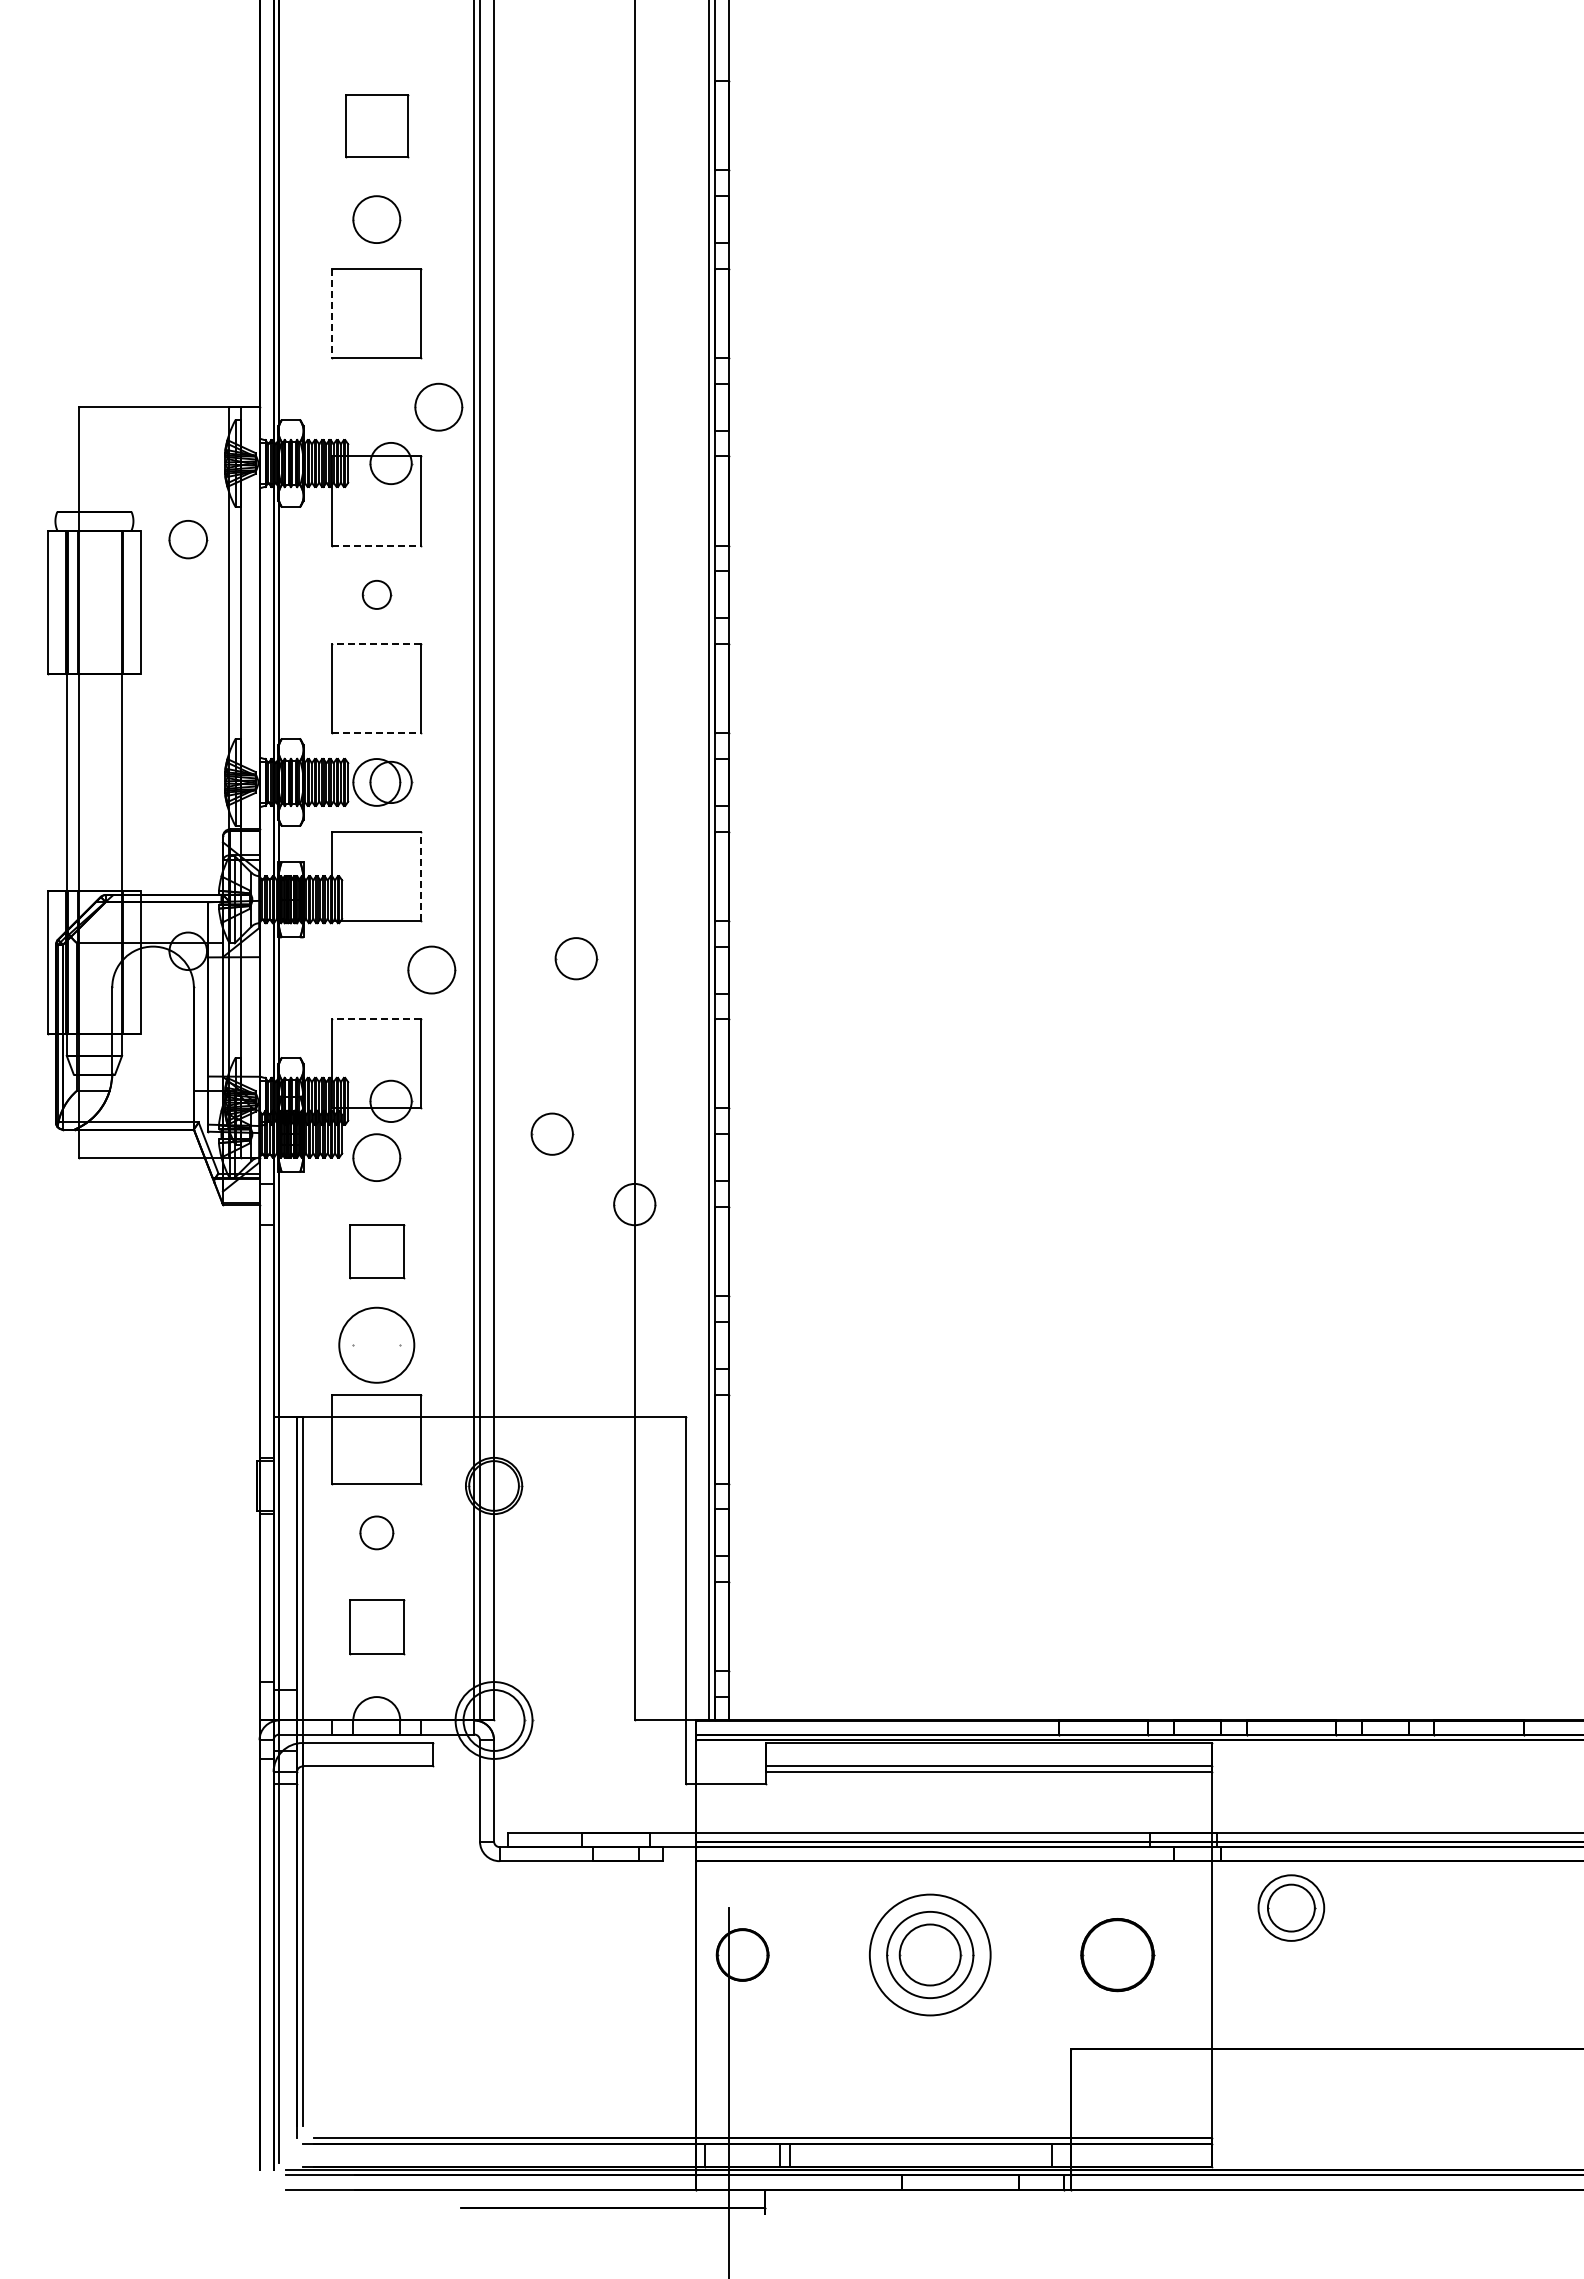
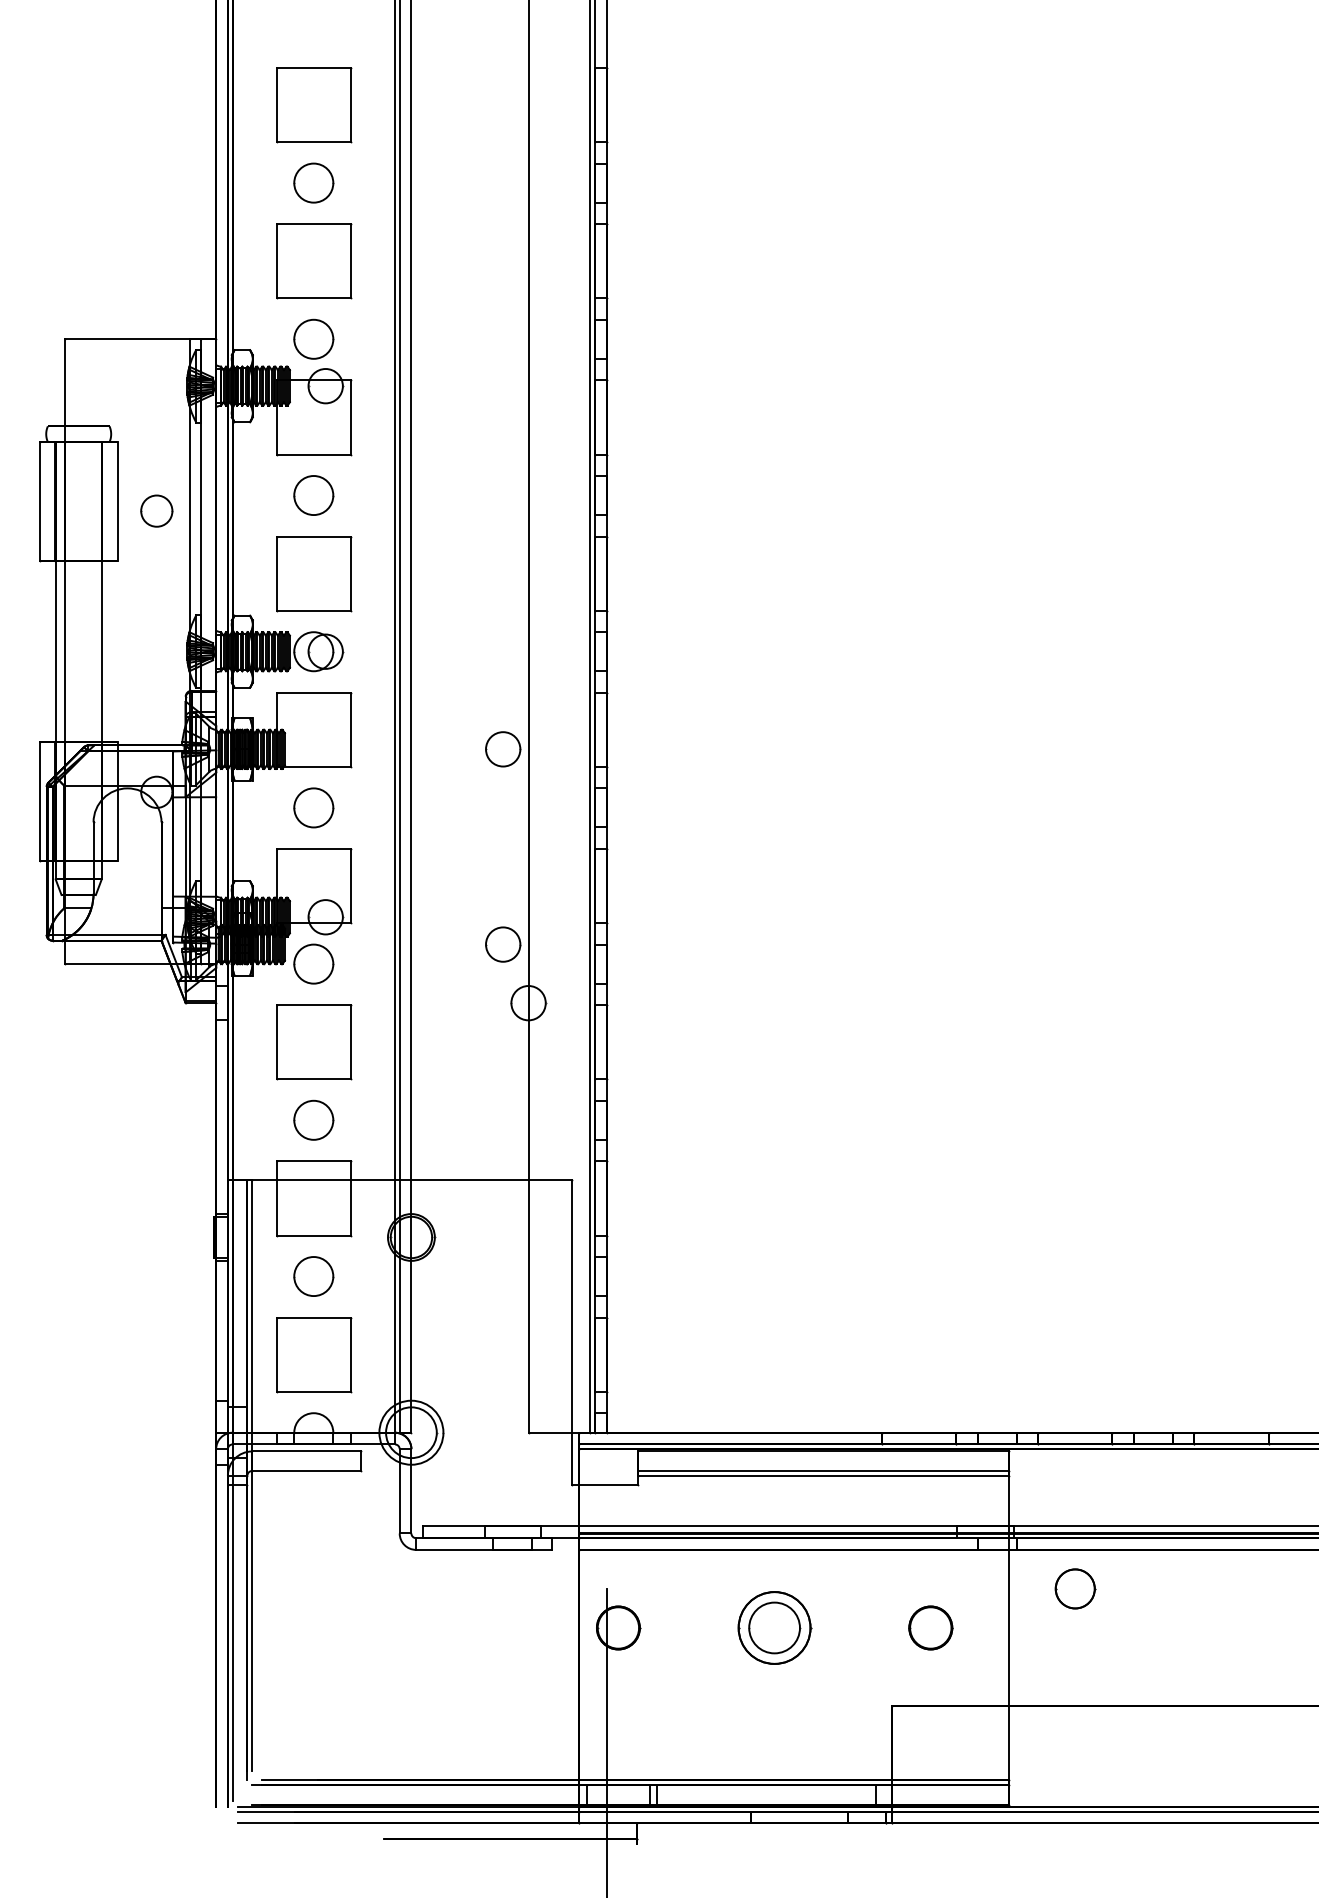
part: (376, 125) -> (313, 104), size x1.43
line: (332, 313) -> (276, 261), dashed -> solid
part: (438, 406) -> (313, 338), moved
part: (188, 539) -> (157, 511), moved
line: (376, 545) -> (313, 454), dashed -> solid
part: (376, 594) -> (313, 495), size x1.67
line: (376, 644) -> (313, 536), dashed -> solid
line: (376, 733) -> (313, 610), dashed -> solid
line: (421, 876) -> (351, 730), dashed -> solid
part: (576, 958) -> (503, 749), moved
part: (431, 969) -> (313, 807), moved
line: (376, 1019) -> (313, 849), dashed -> solid
part: (552, 1133) -> (503, 944), moved
part: (376, 1251) -> (313, 1042), size x1.67
circle: (376, 1344) -> (313, 1119), size x0.62
part: (376, 1532) -> (313, 1276), size x1.43
part: (376, 1626) -> (313, 1354), size x1.67
circle: (1290, 1907) -> (1074, 1588), size x0.71
circle: (930, 1954) -> (774, 1627), size x0.71
part: (1118, 1954) -> (931, 1627), size x0.71

